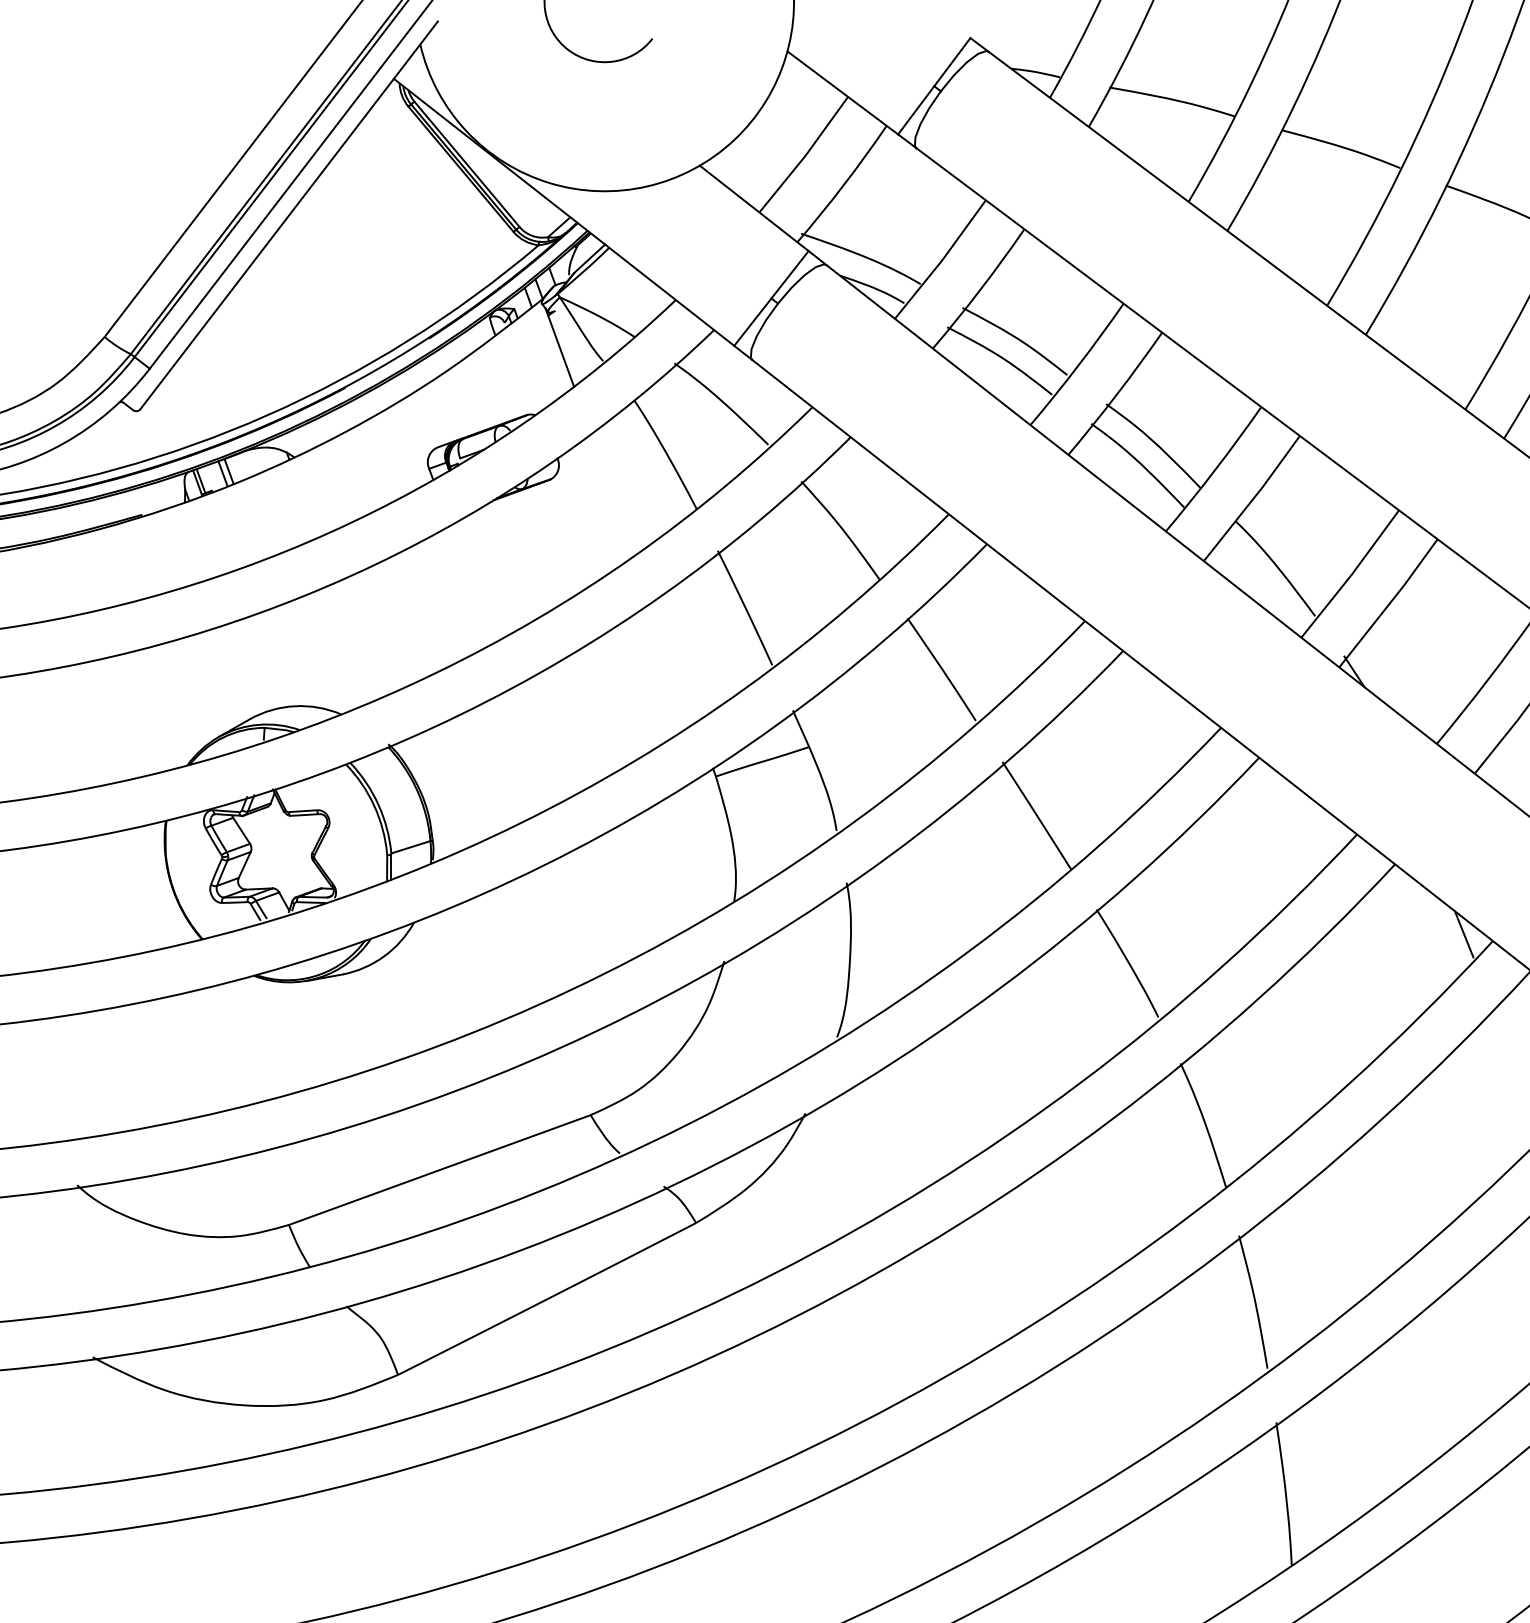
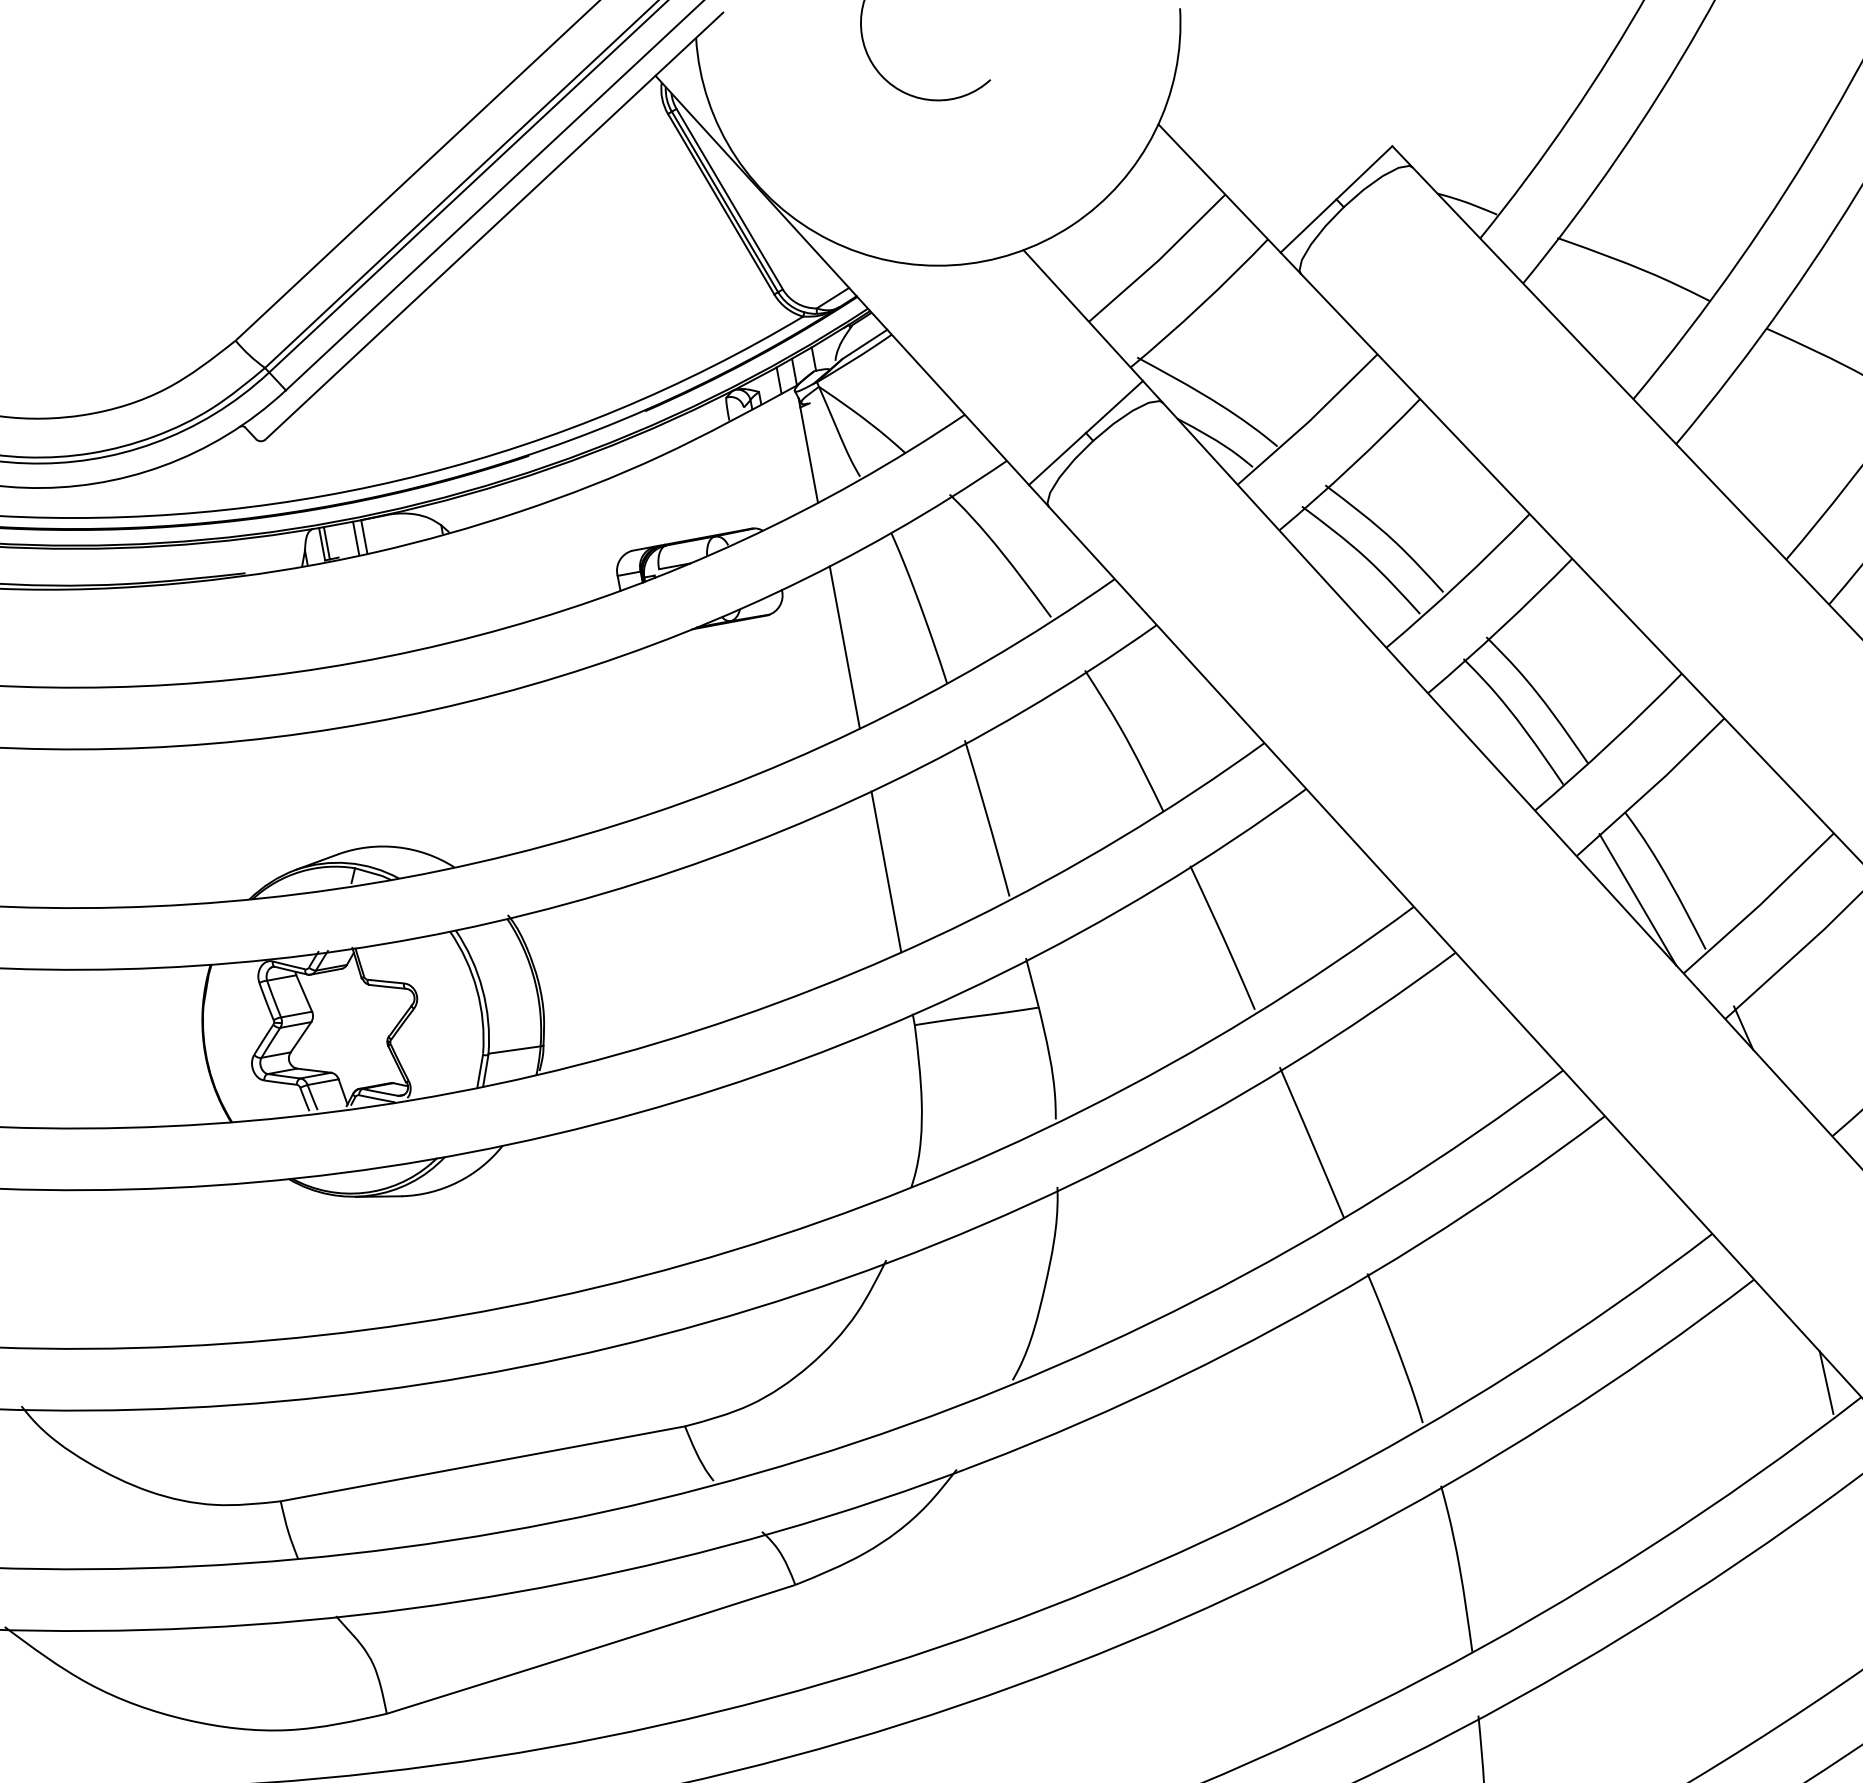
line: (613, 494) -> (845, 647), added
line: (1256, 586) -> (1637, 899), added
line: (674, 662) -> (886, 872), added

